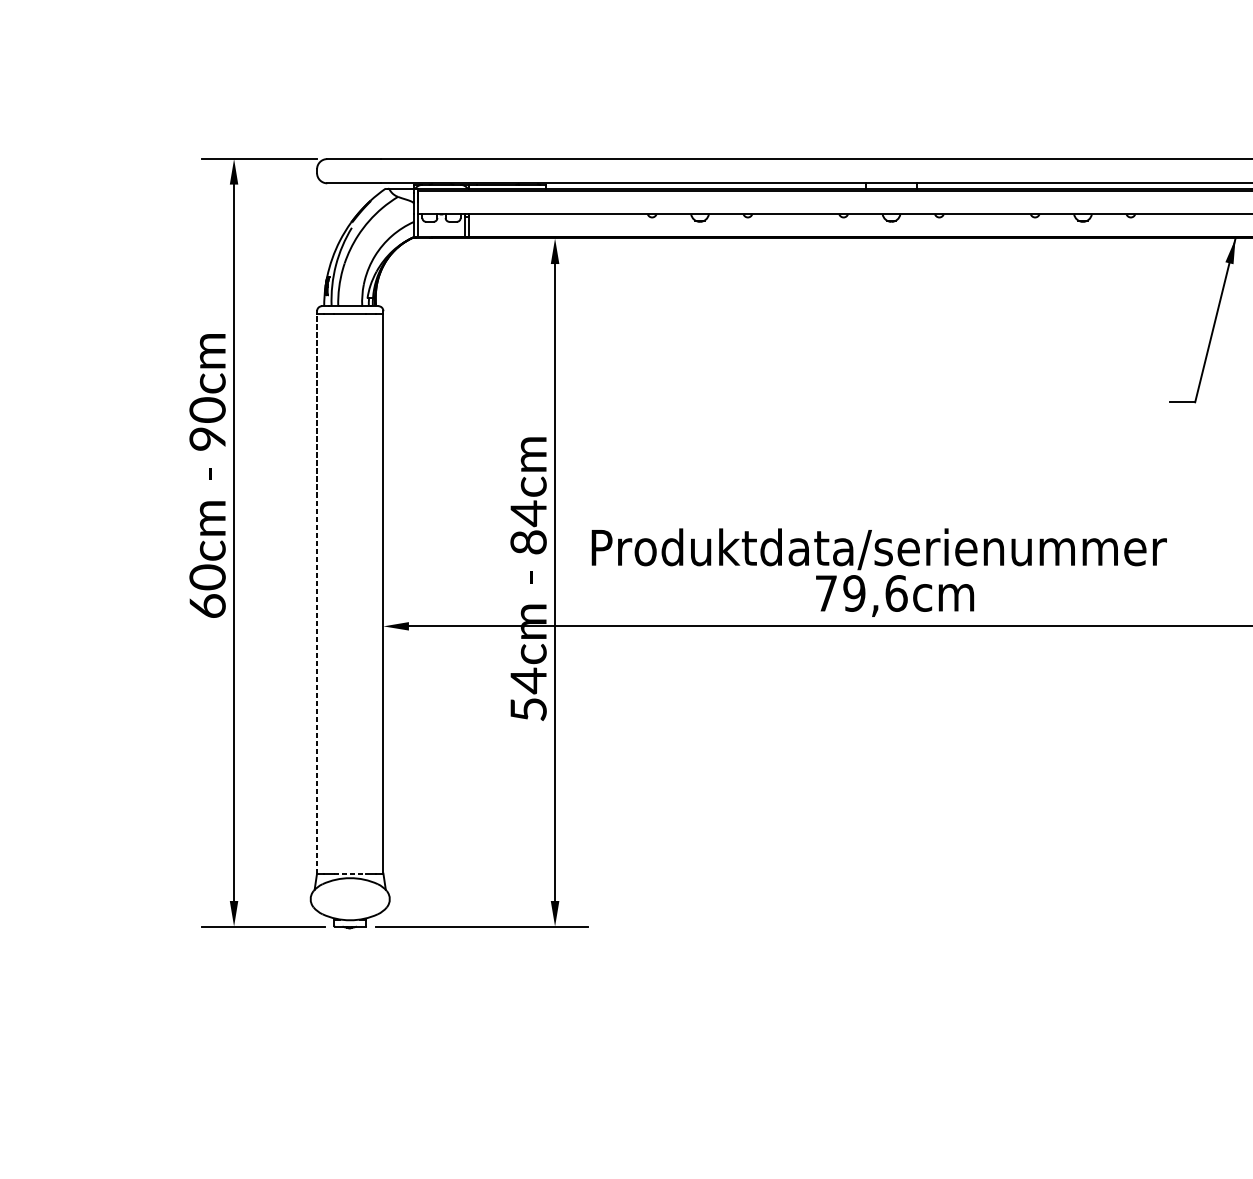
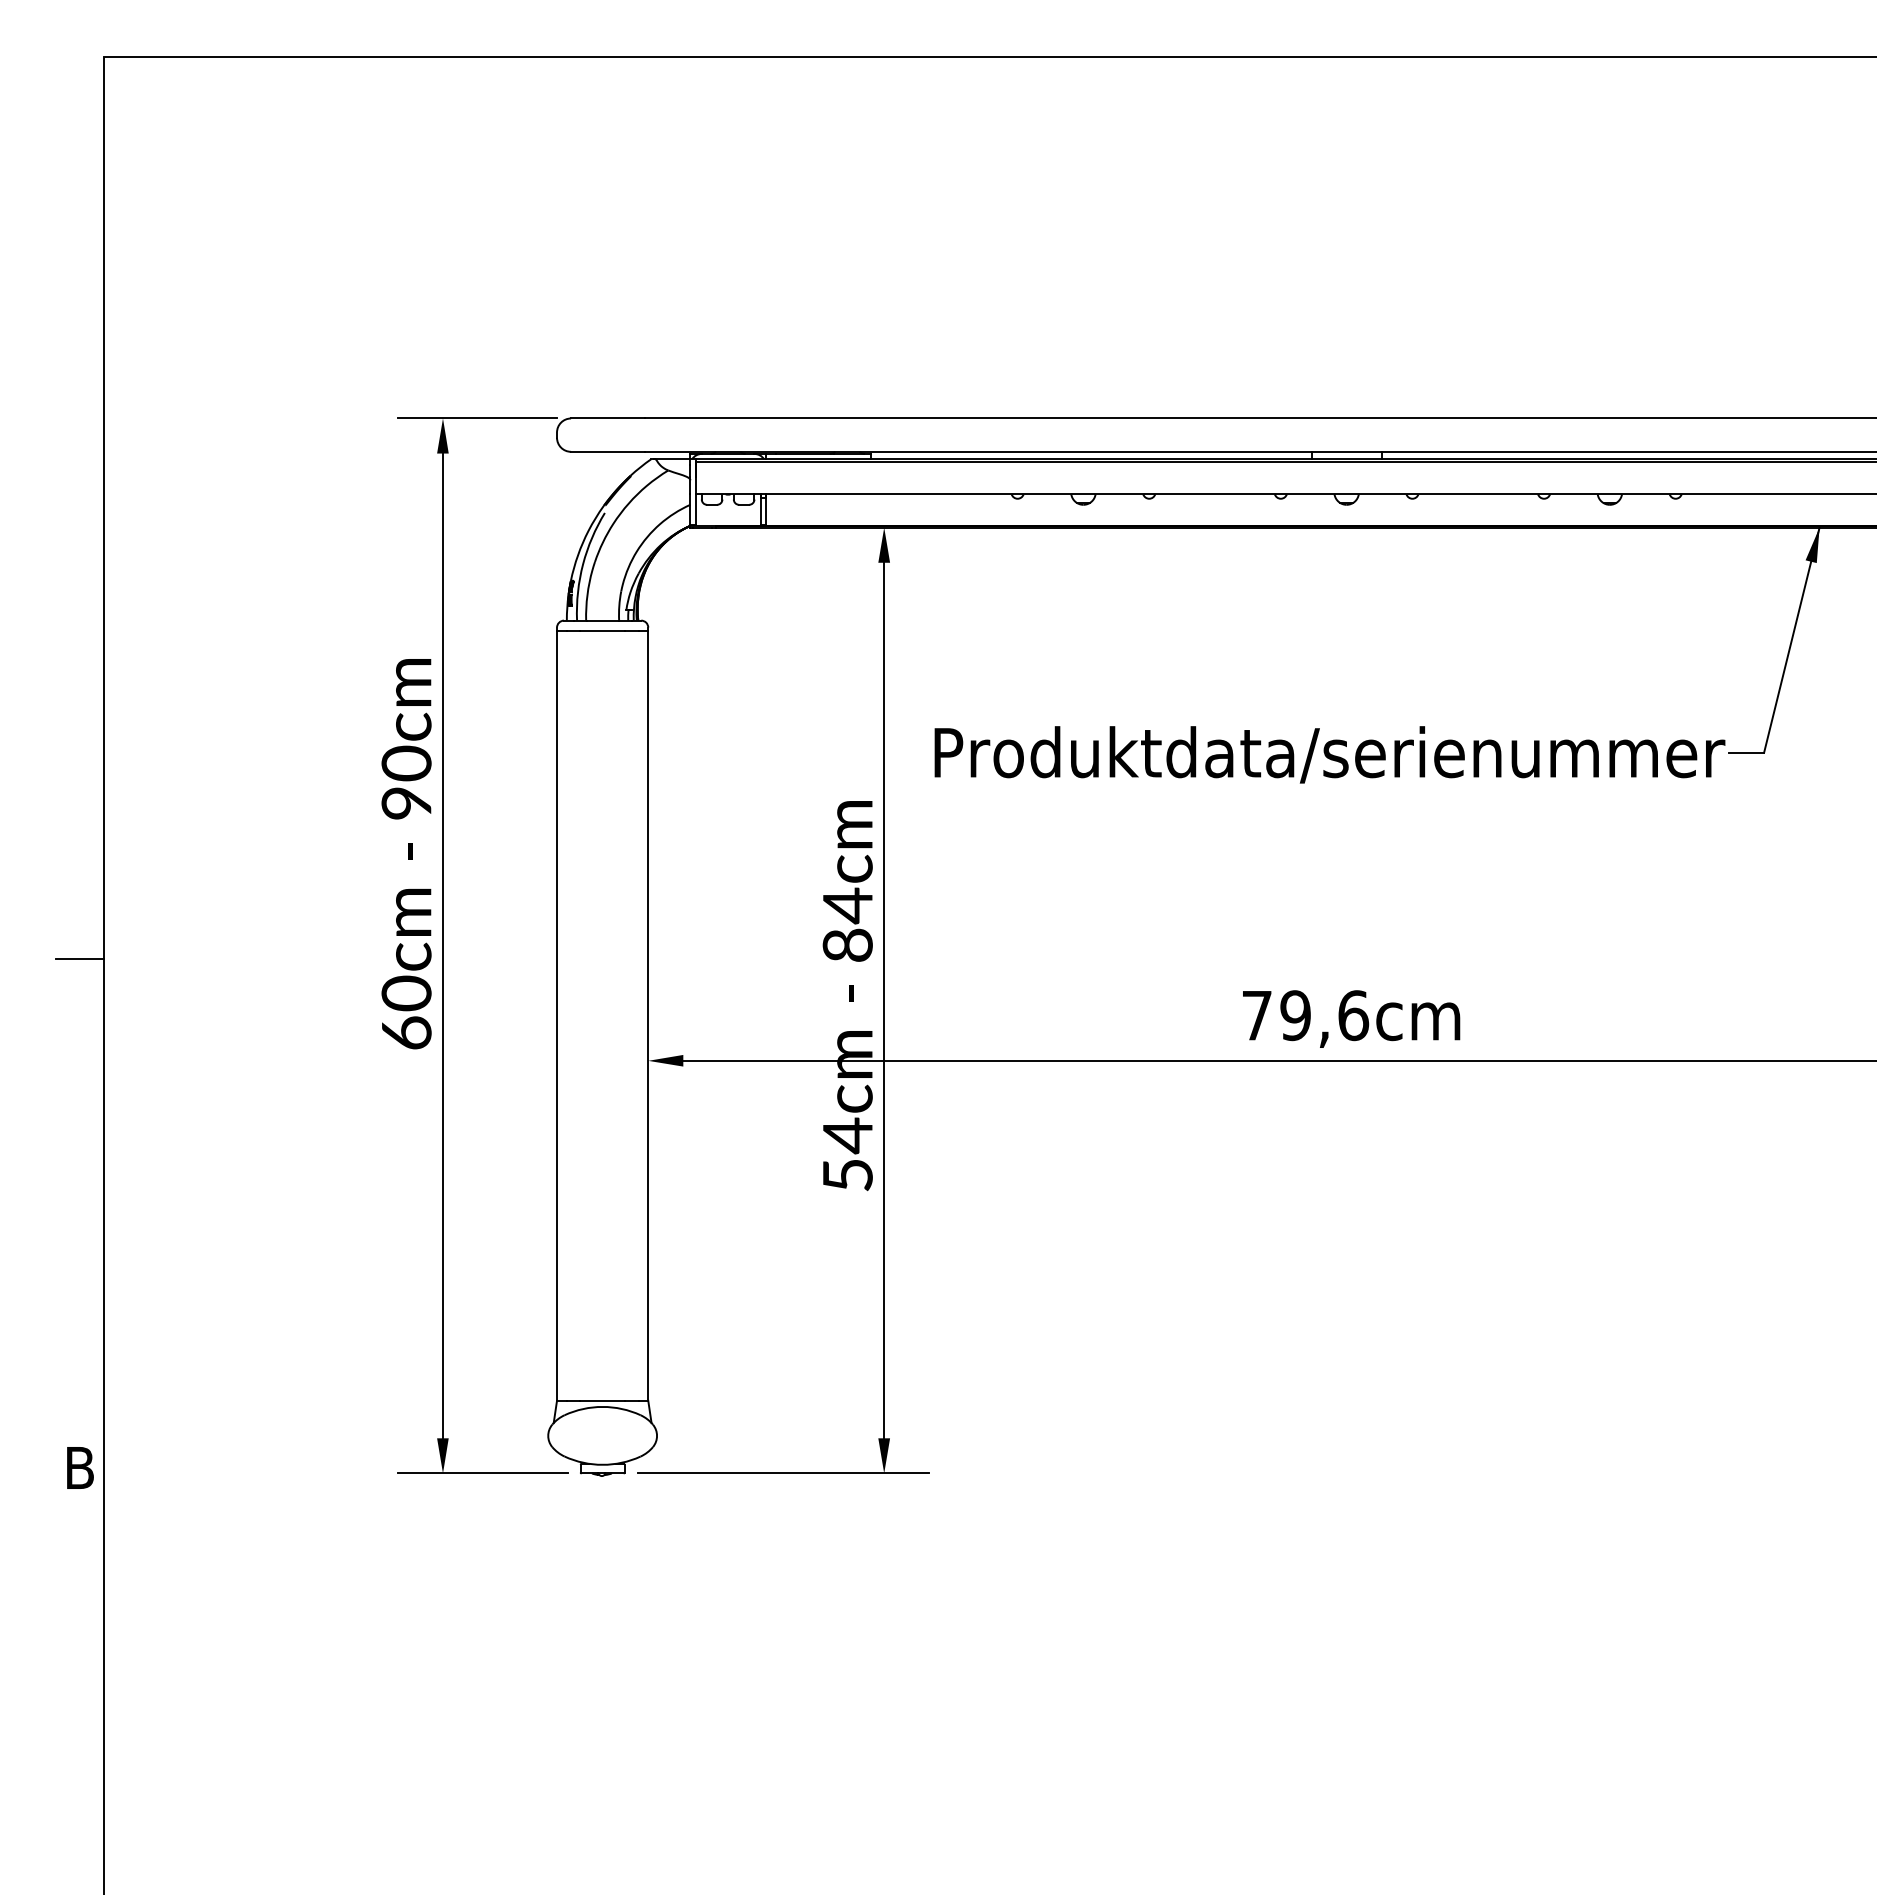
text: (879, 549) -> (1329, 754), moved
line: (317, 593) -> (557, 1015), dashed -> solid
line: (350, 873) -> (603, 1400), dashed -> solid

